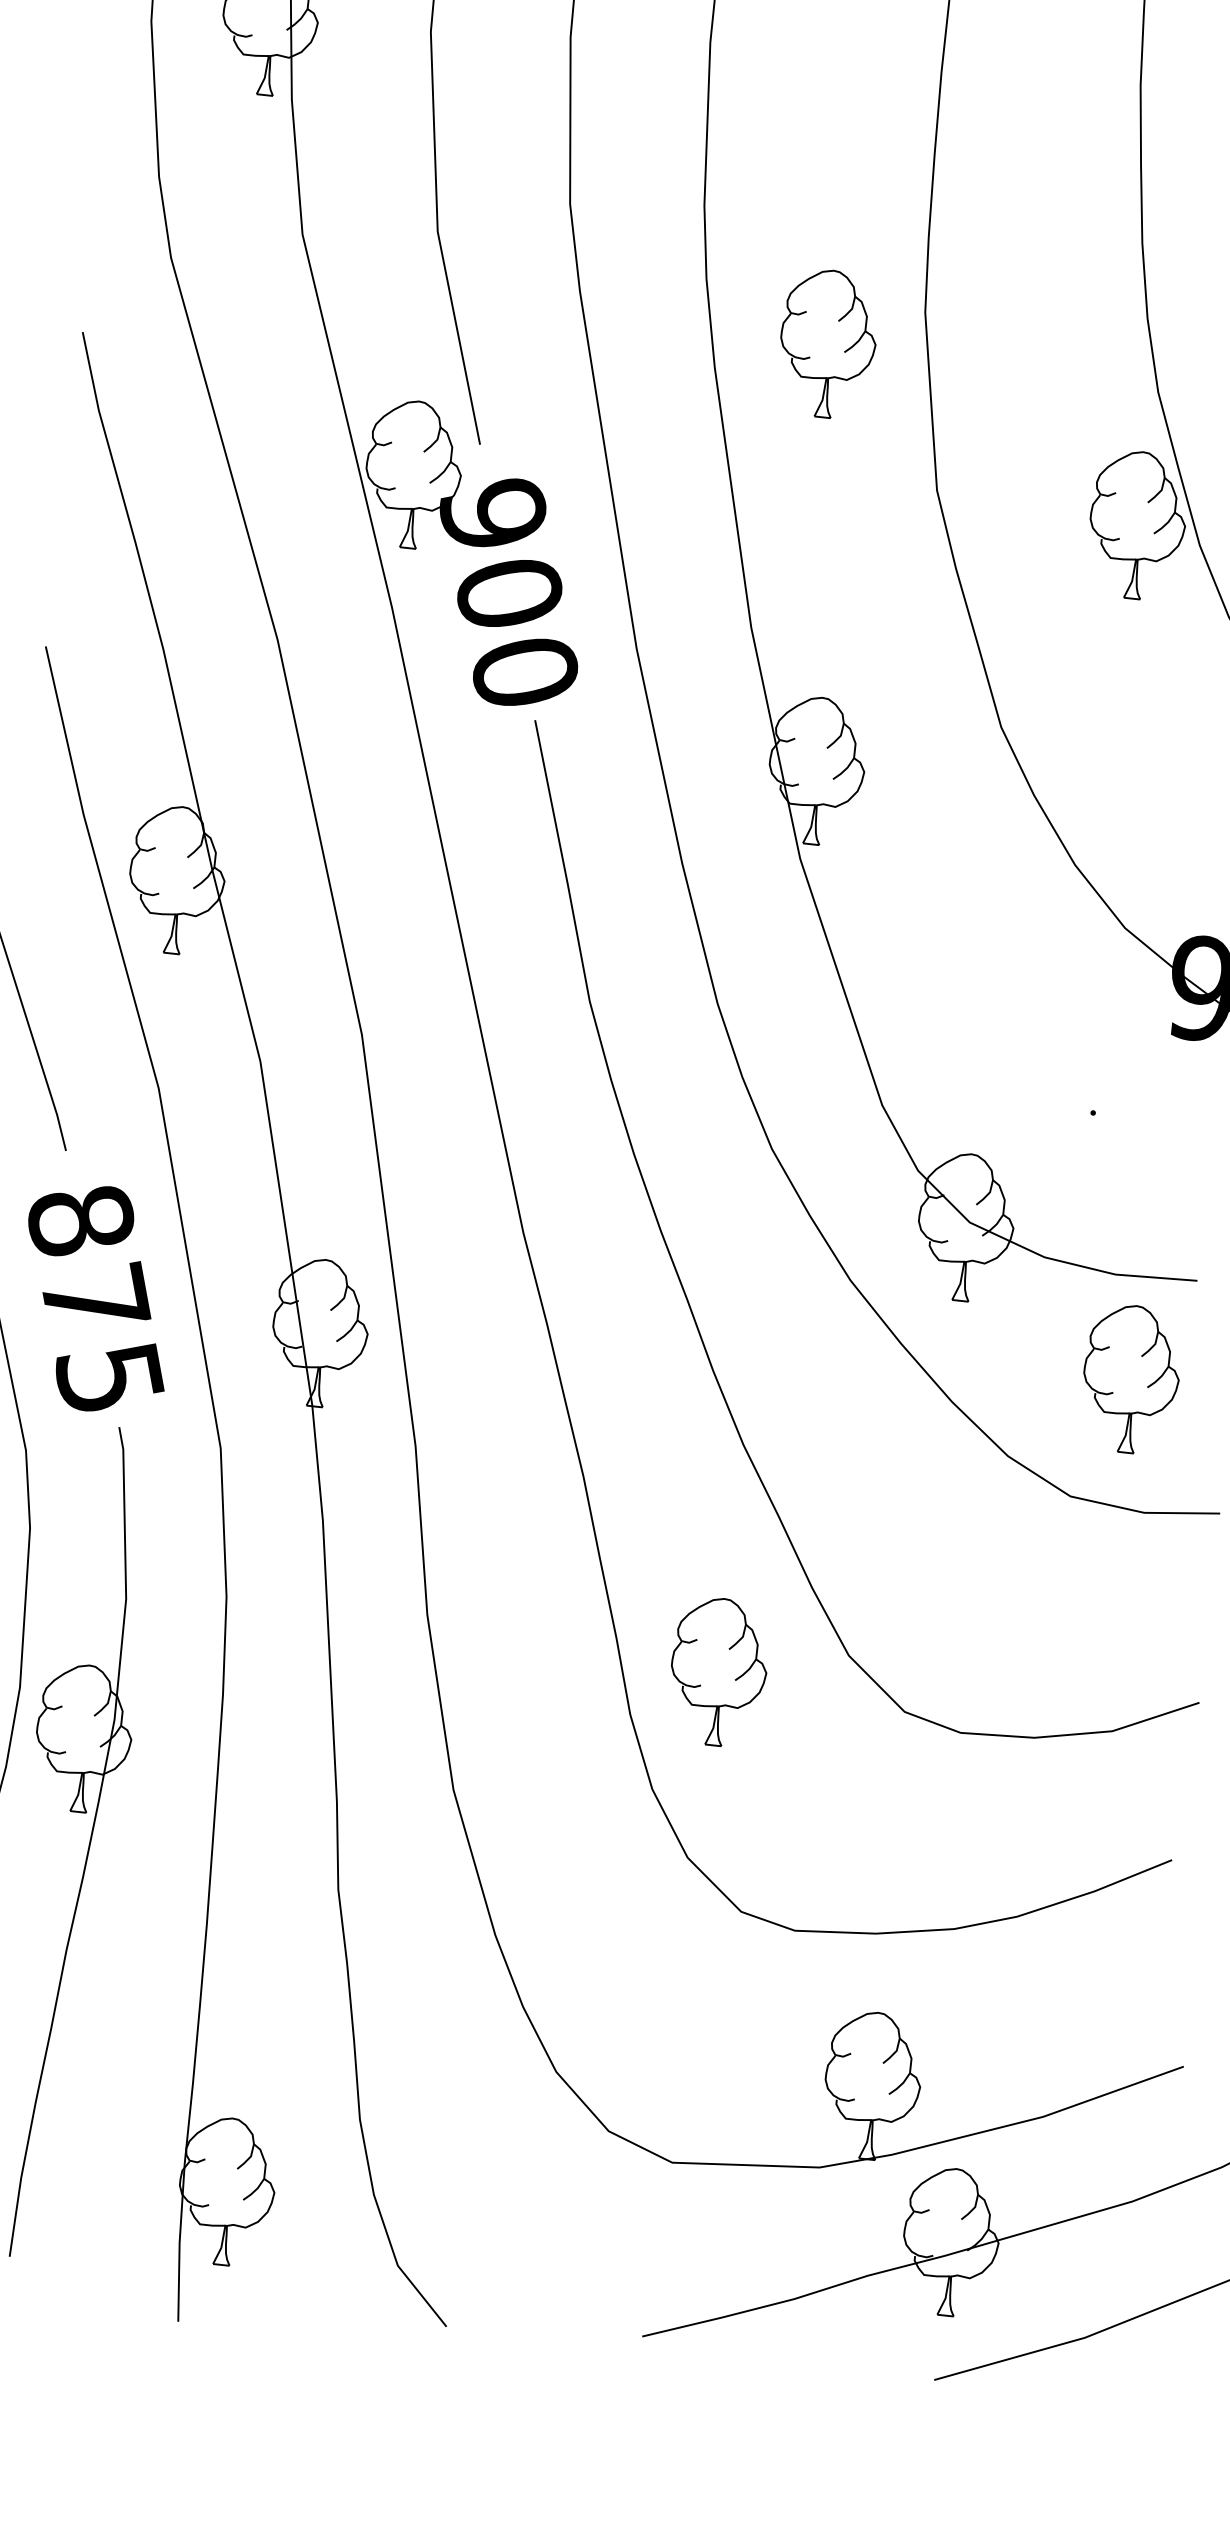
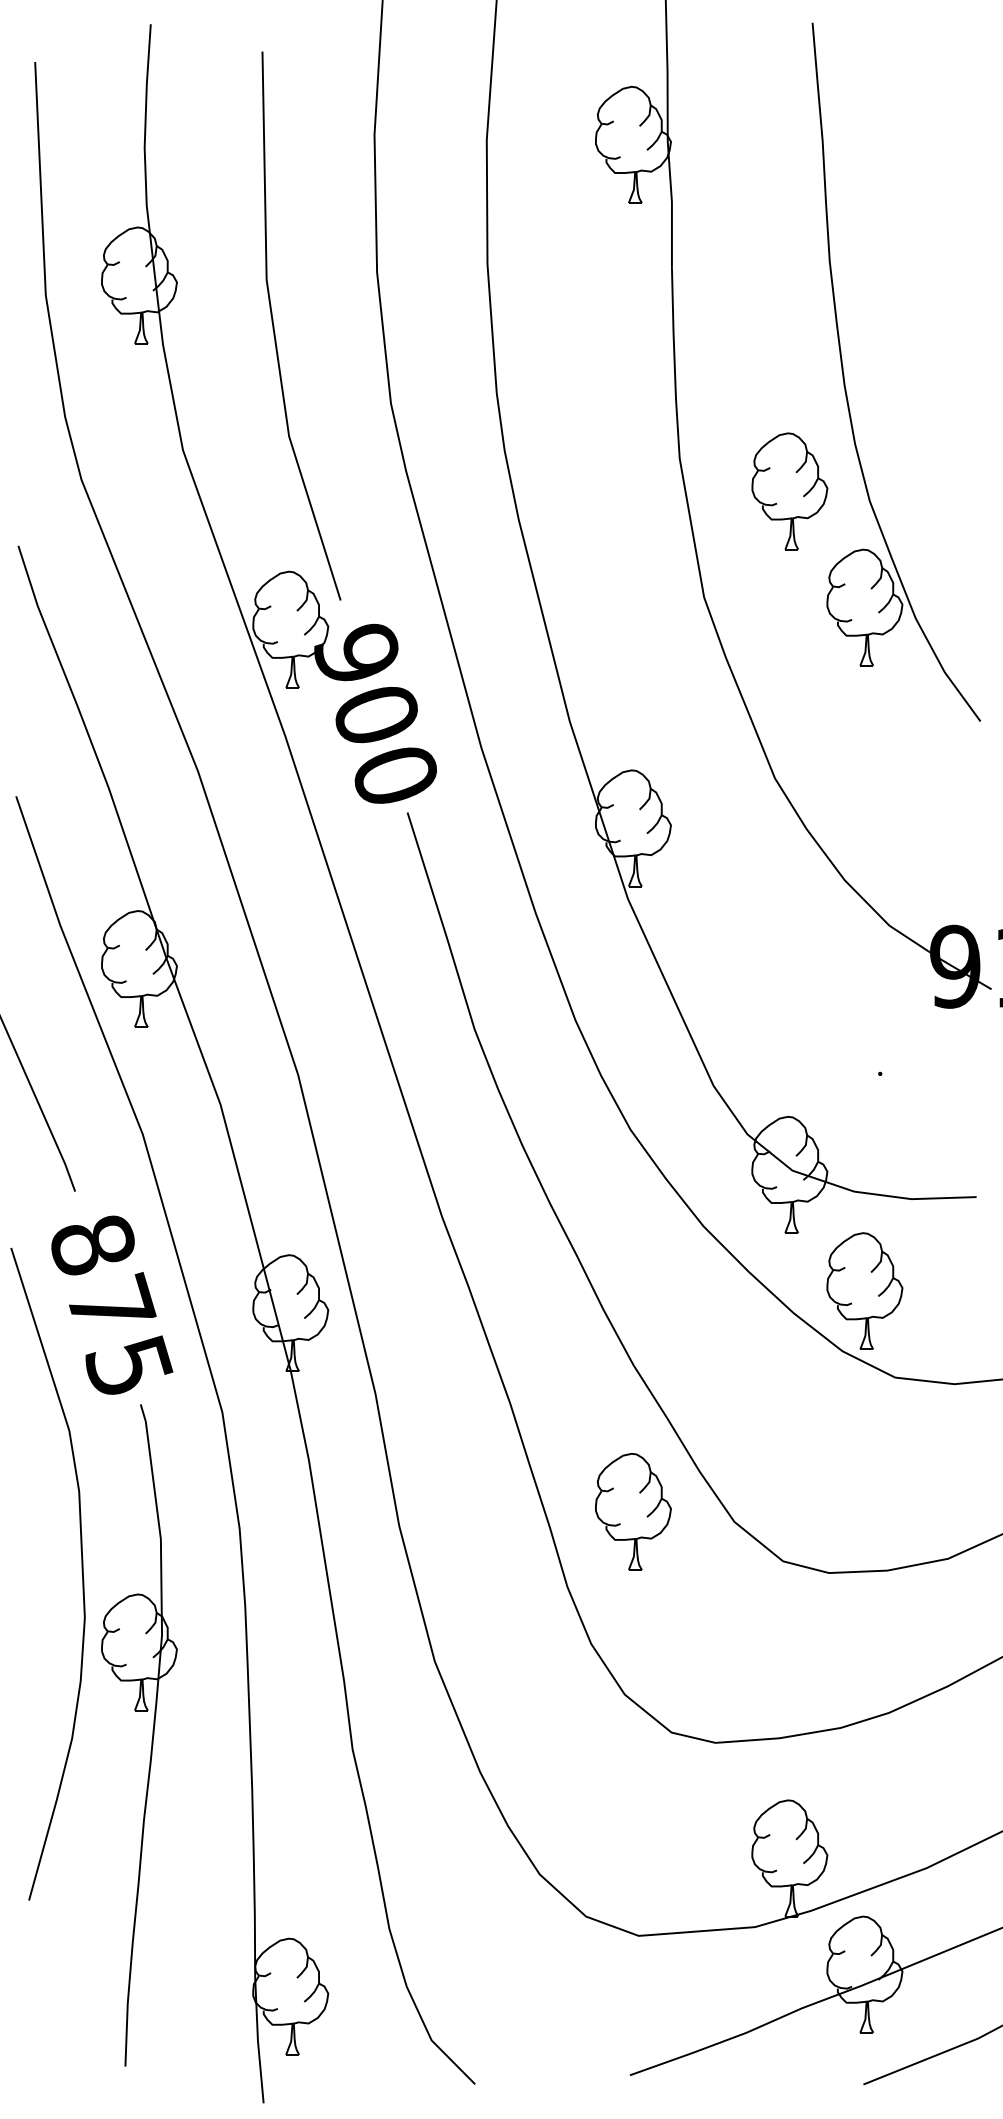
part: (827, 343) -> (789, 491), moved
part: (1130, 1378) -> (864, 1290), moved
part: (718, 1671) -> (633, 1511), moved

